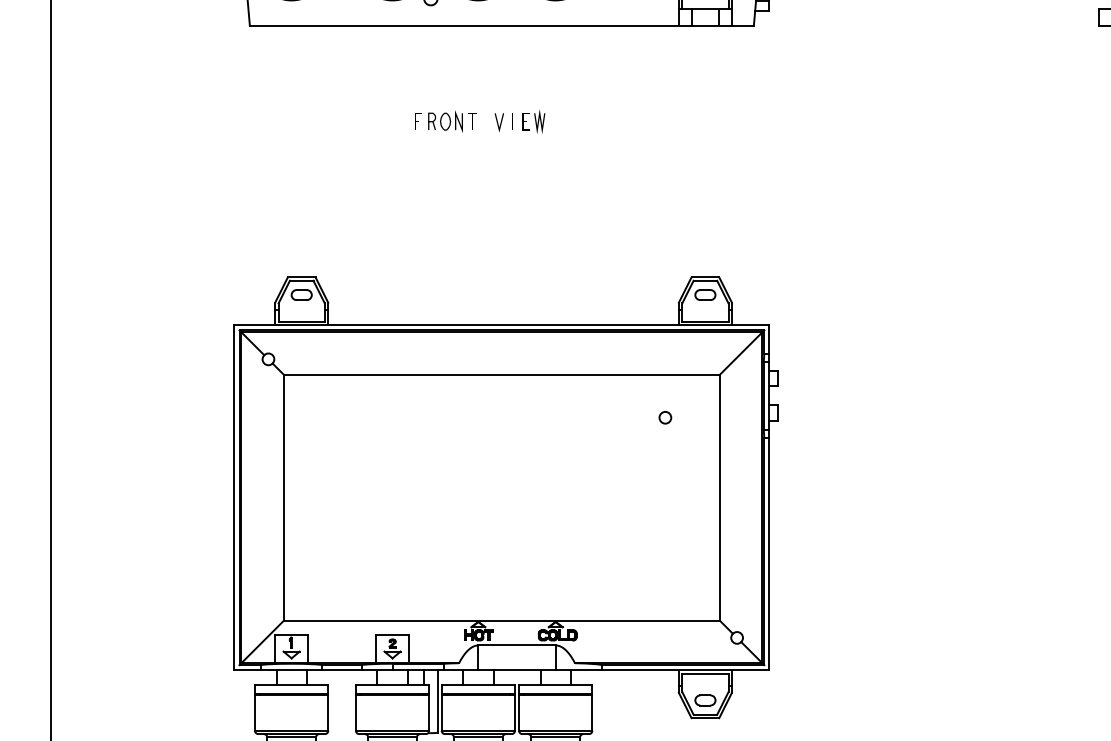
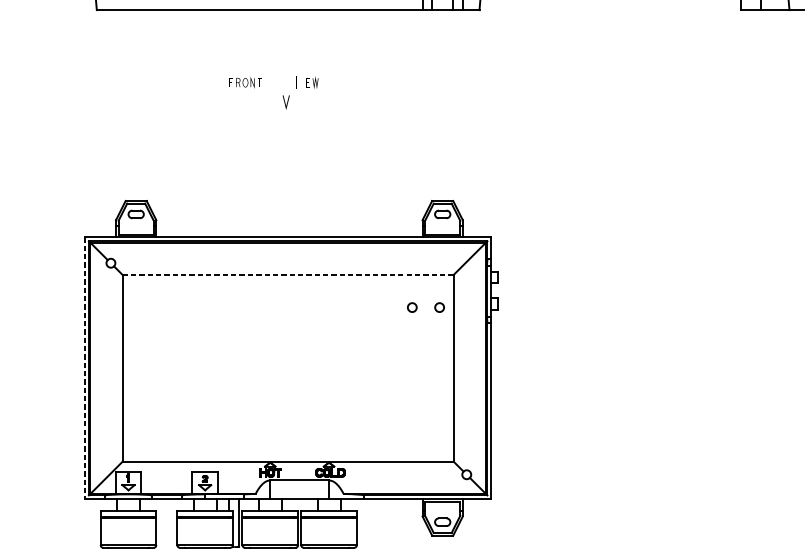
part: (445, 121) -> (245, 82), size x0.7
part: (533, 121) -> (312, 82), size x0.7
line: (498, 122) -> (285, 102), moved
line: (501, 374) -> (287, 274), solid -> dashed
circle: (701, 417) -> (439, 307), added
line: (234, 498) -> (85, 368), solid -> dashed

